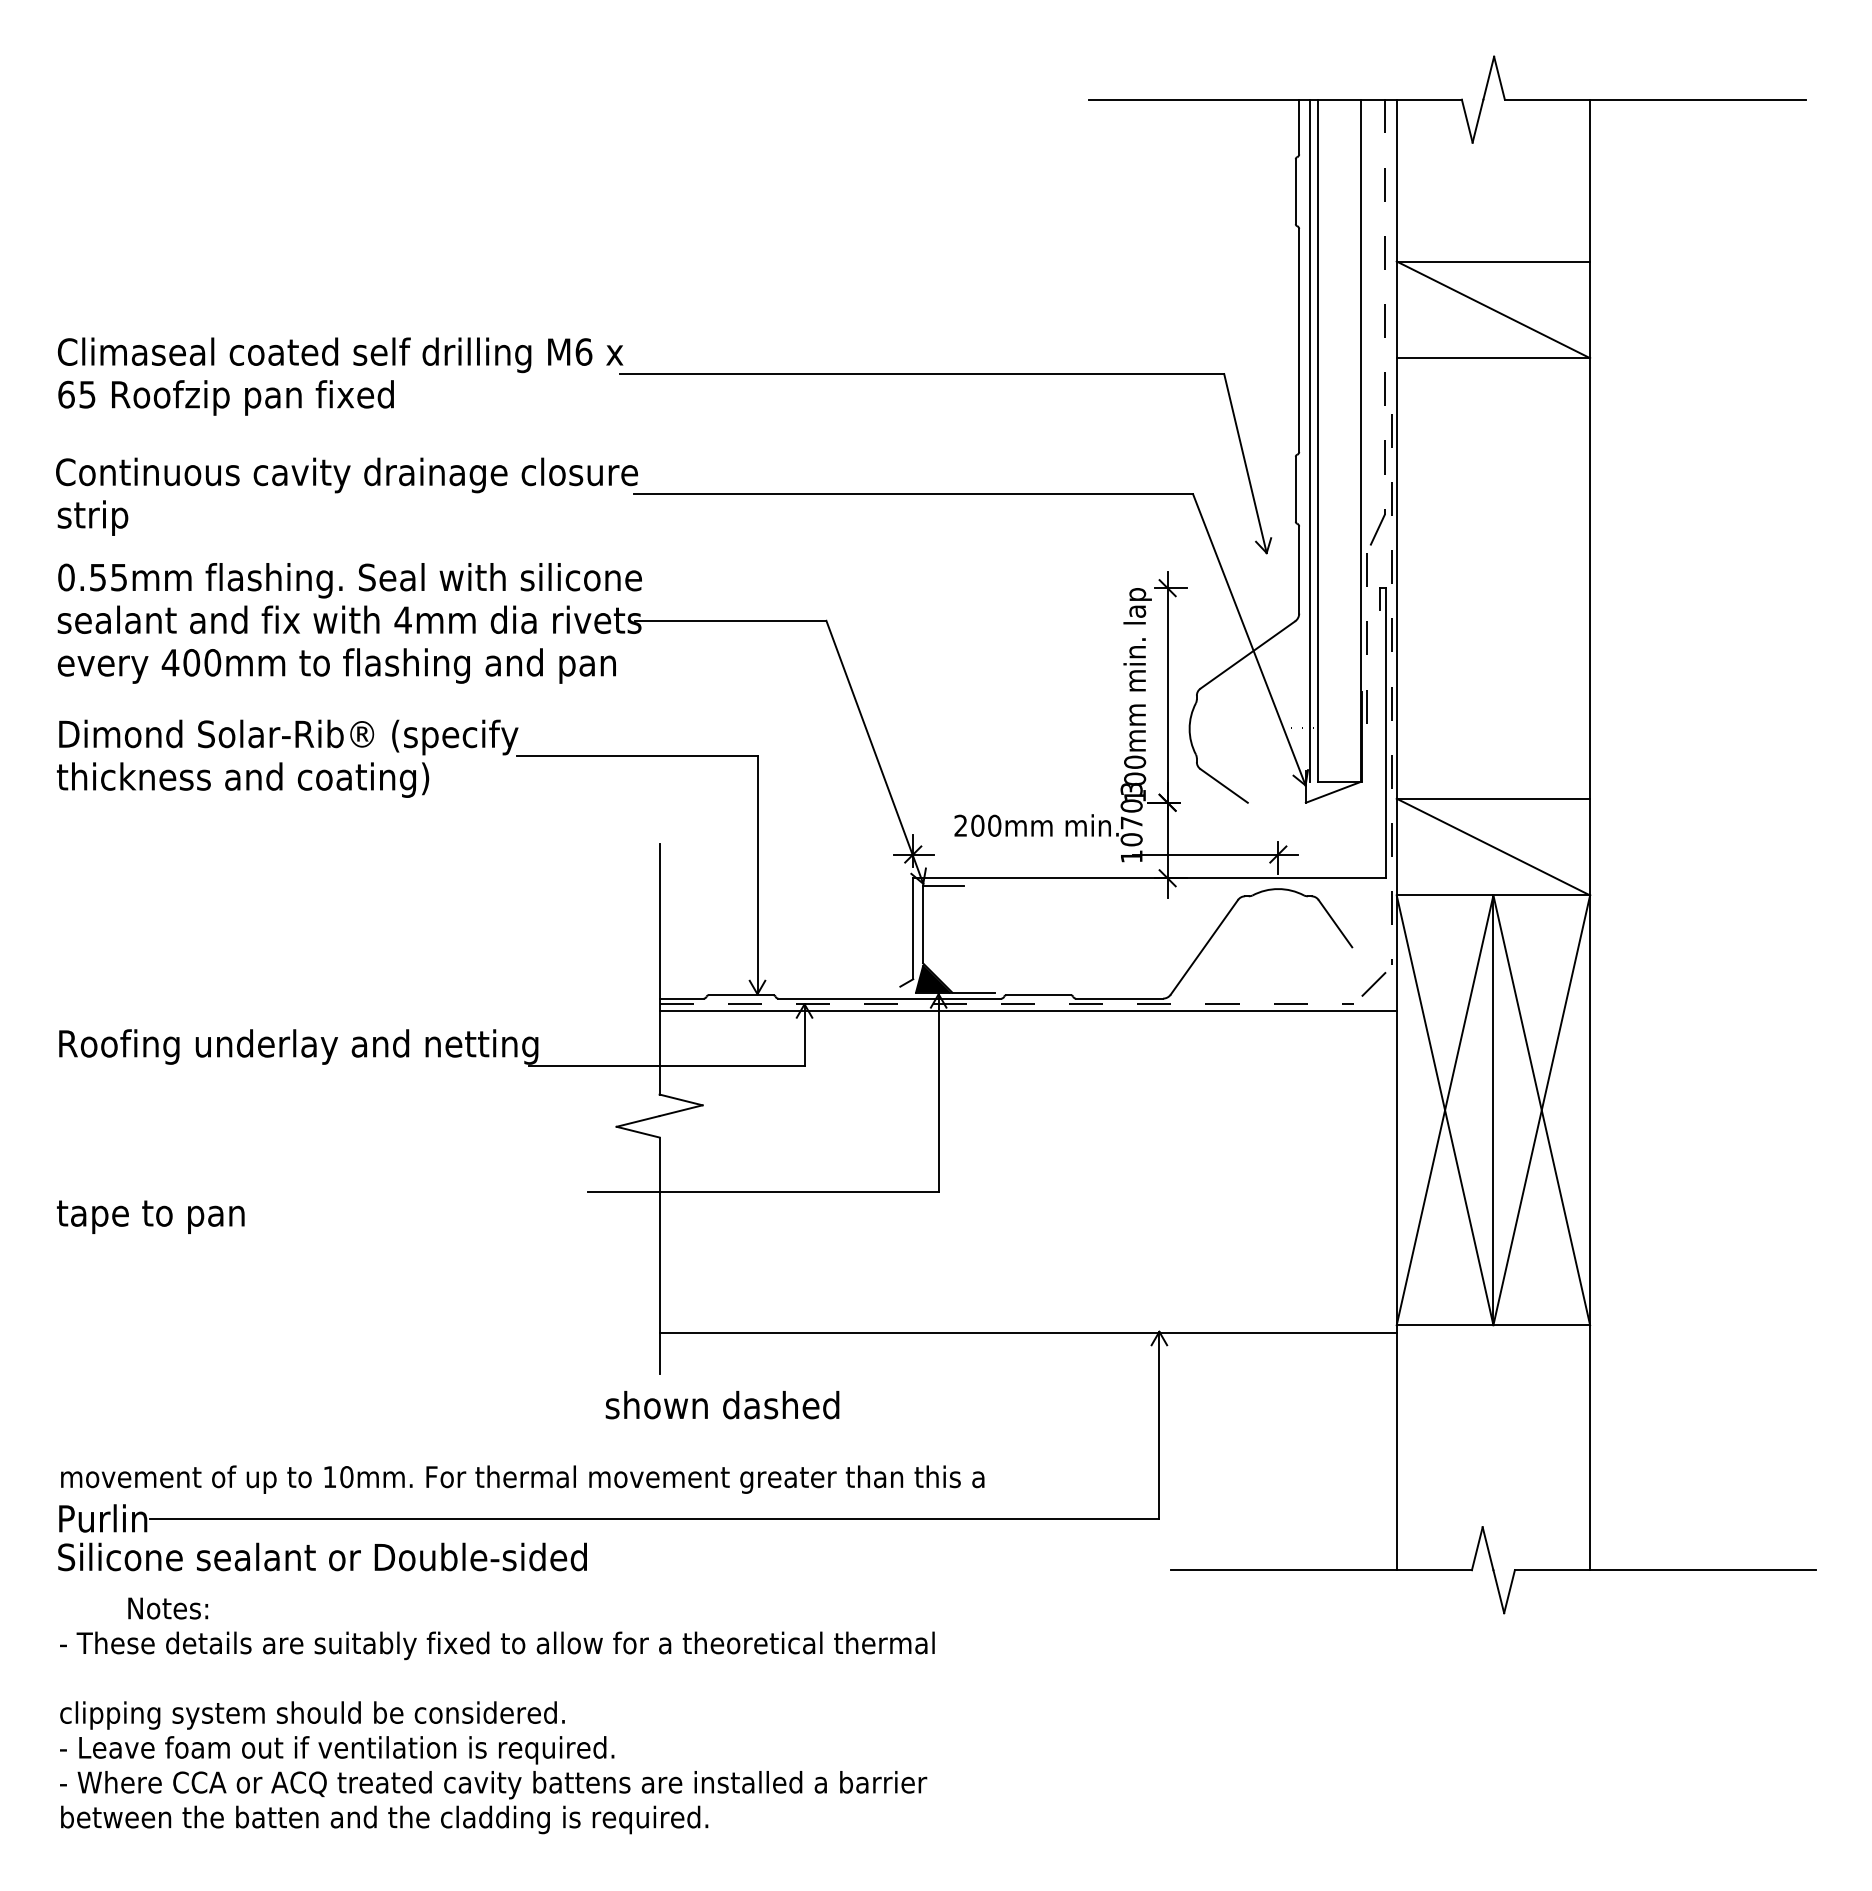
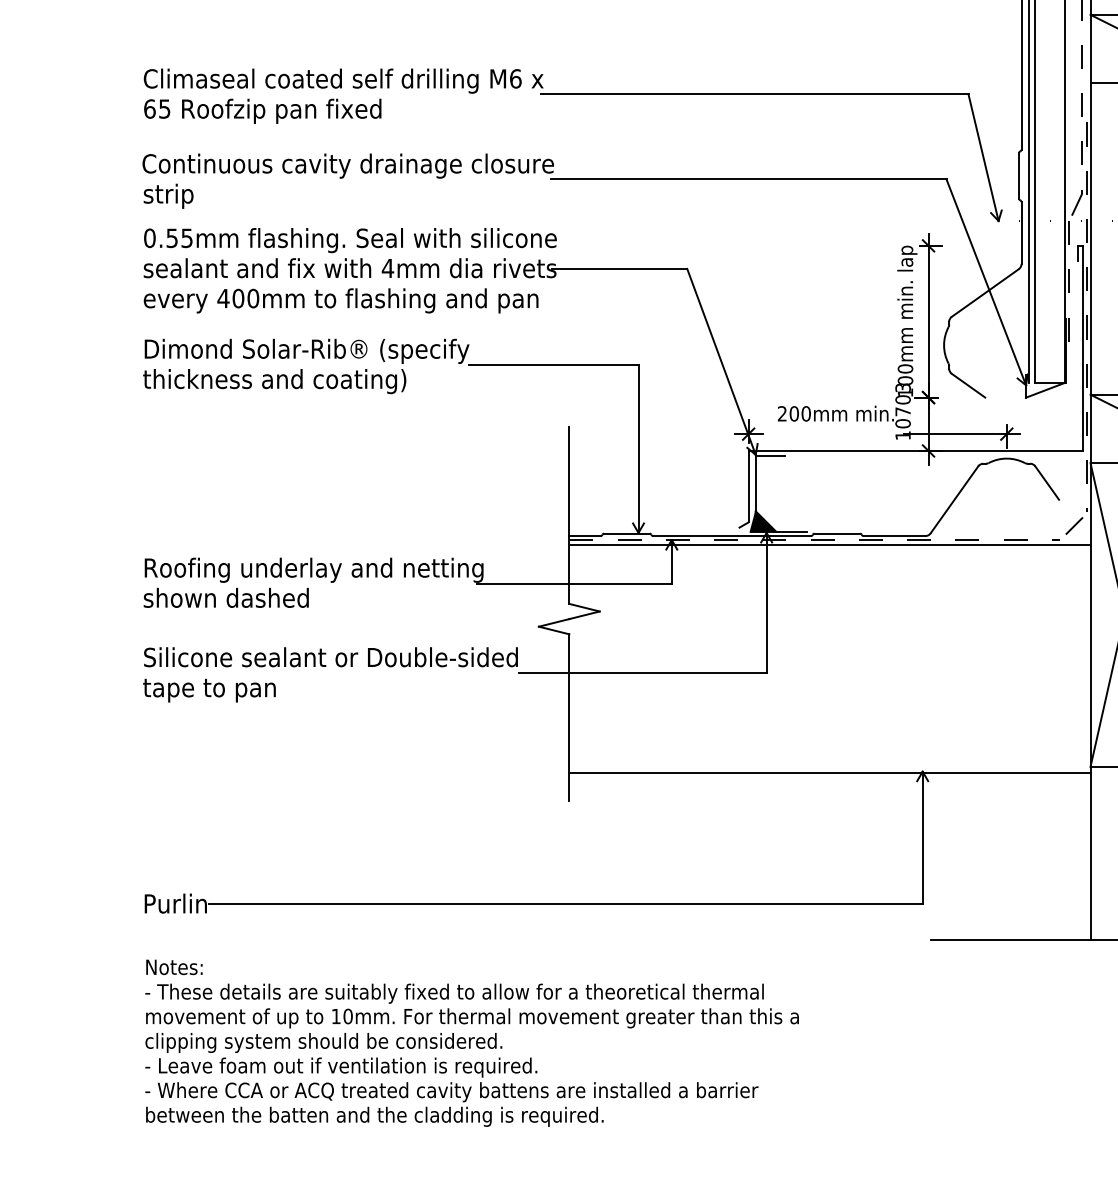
text: (722, 1405) -> (226, 598), moved
text: (522, 1479) -> (472, 1018), moved
text: (322, 1556) -> (330, 656), moved
text: (168, 1608) -> (174, 967), moved

